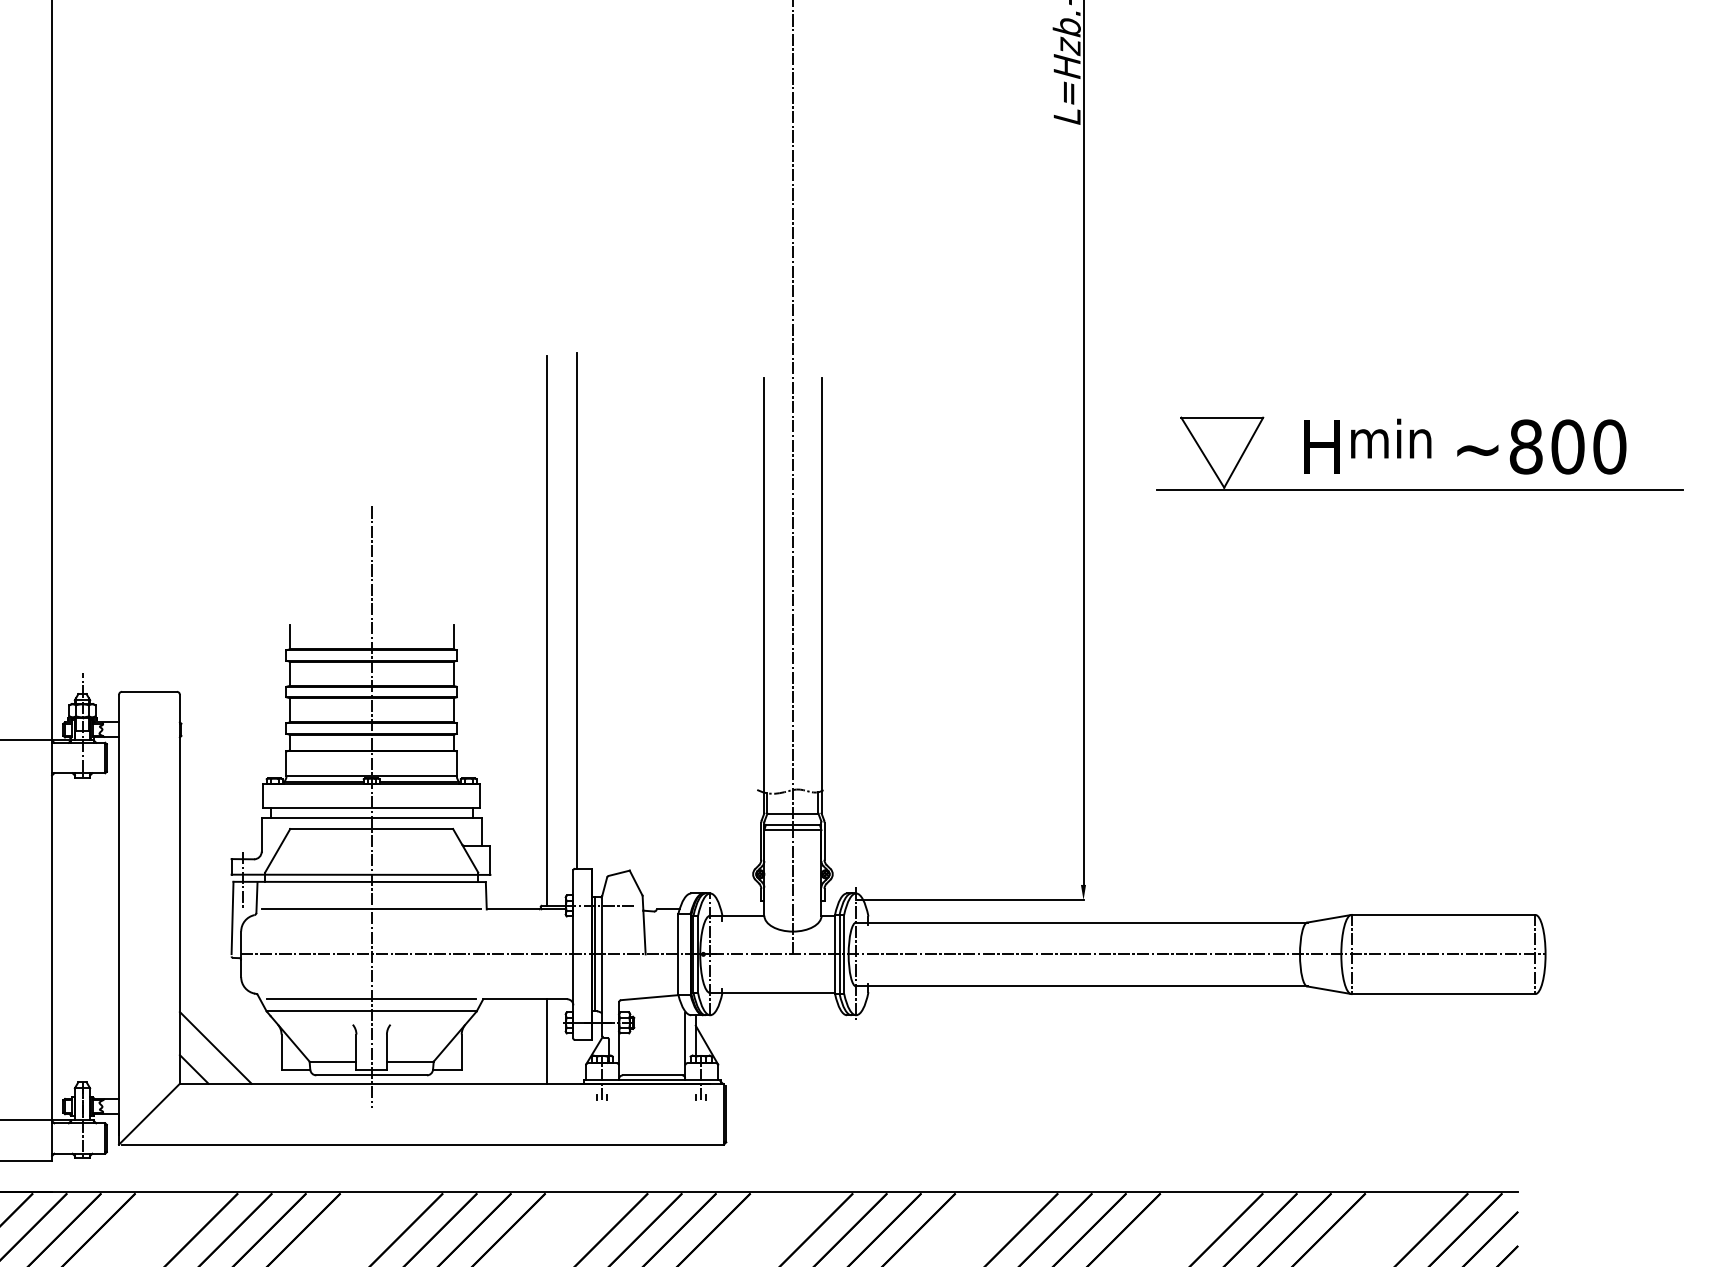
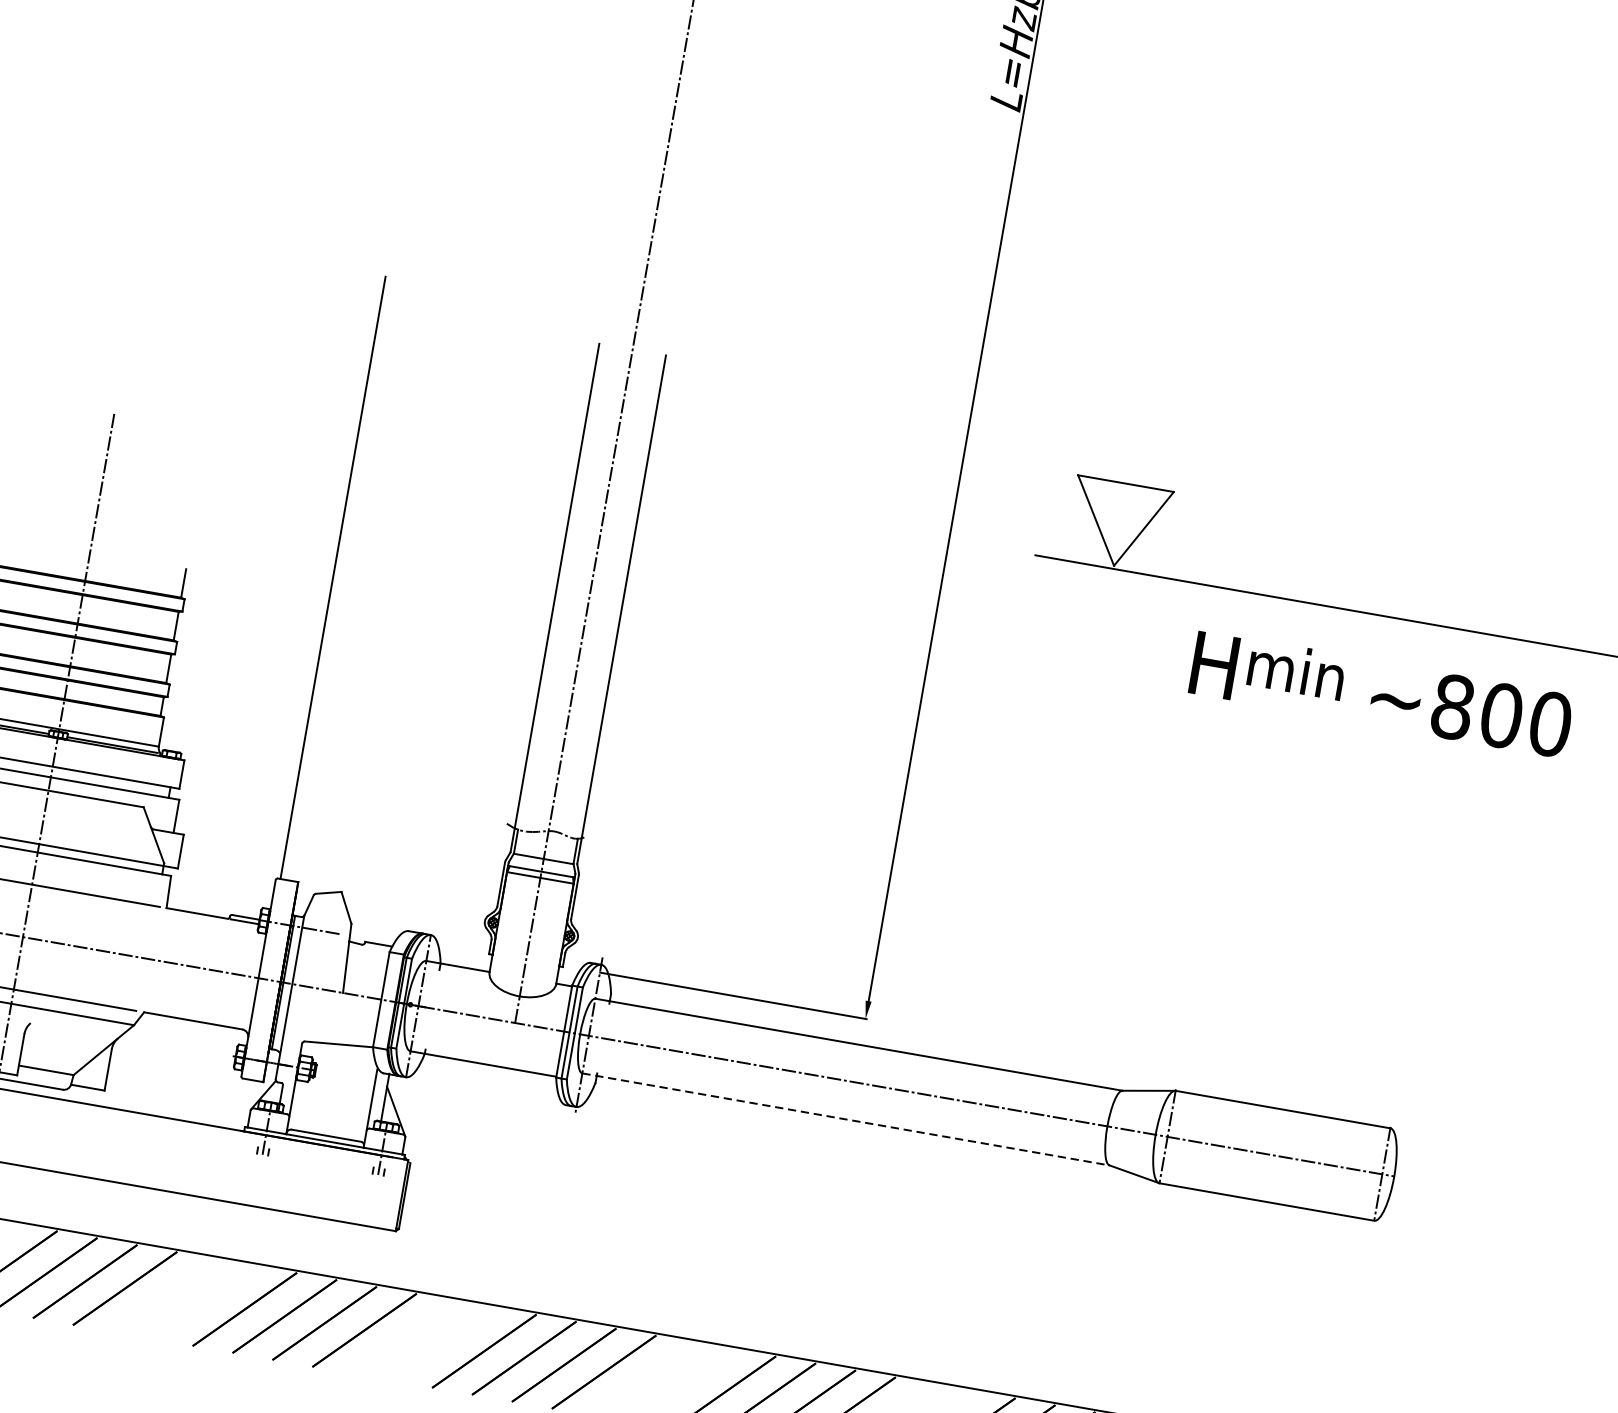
text: (1465, 446) -> (1382, 694), moved
line: (546, 630) -> (293, 594), removed
line: (1081, 986) -> (845, 1119), solid -> dashed
line: (546, 1041) -> (209, 1074), removed

